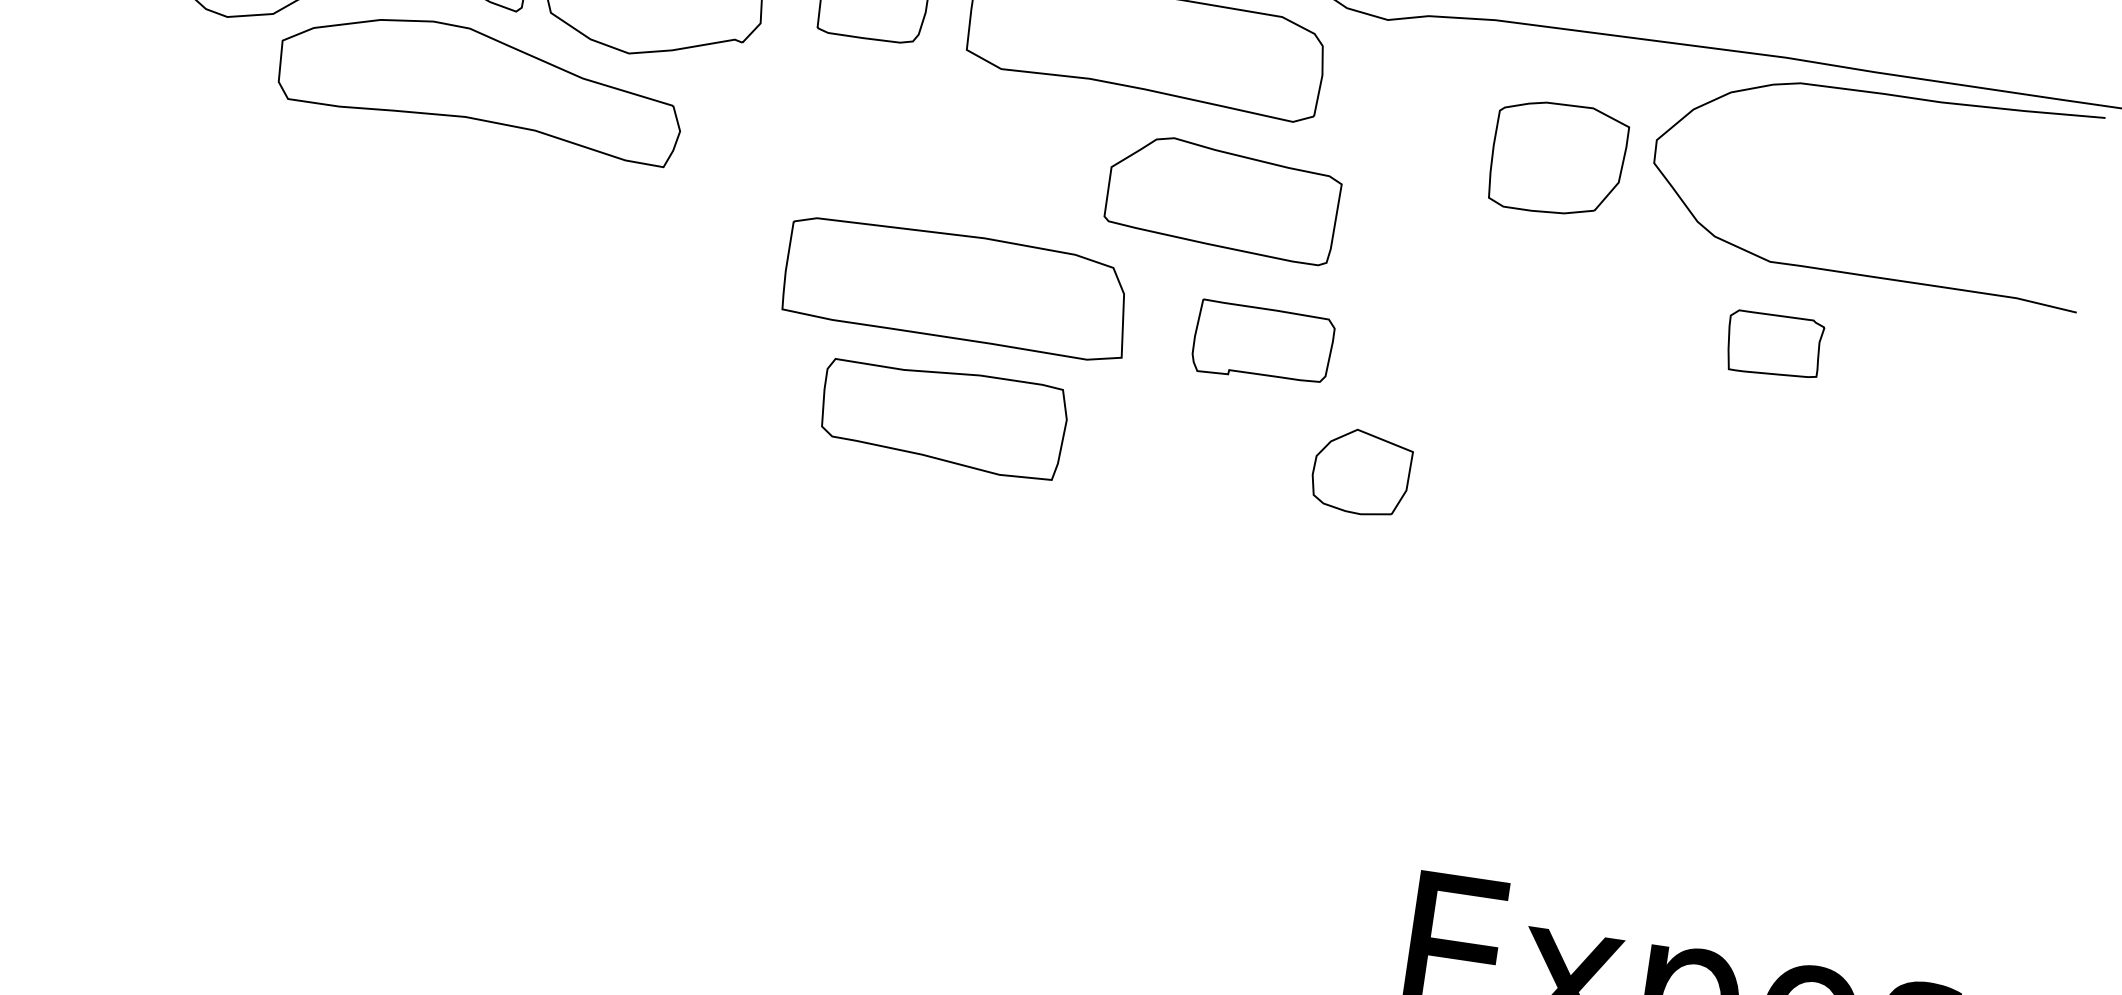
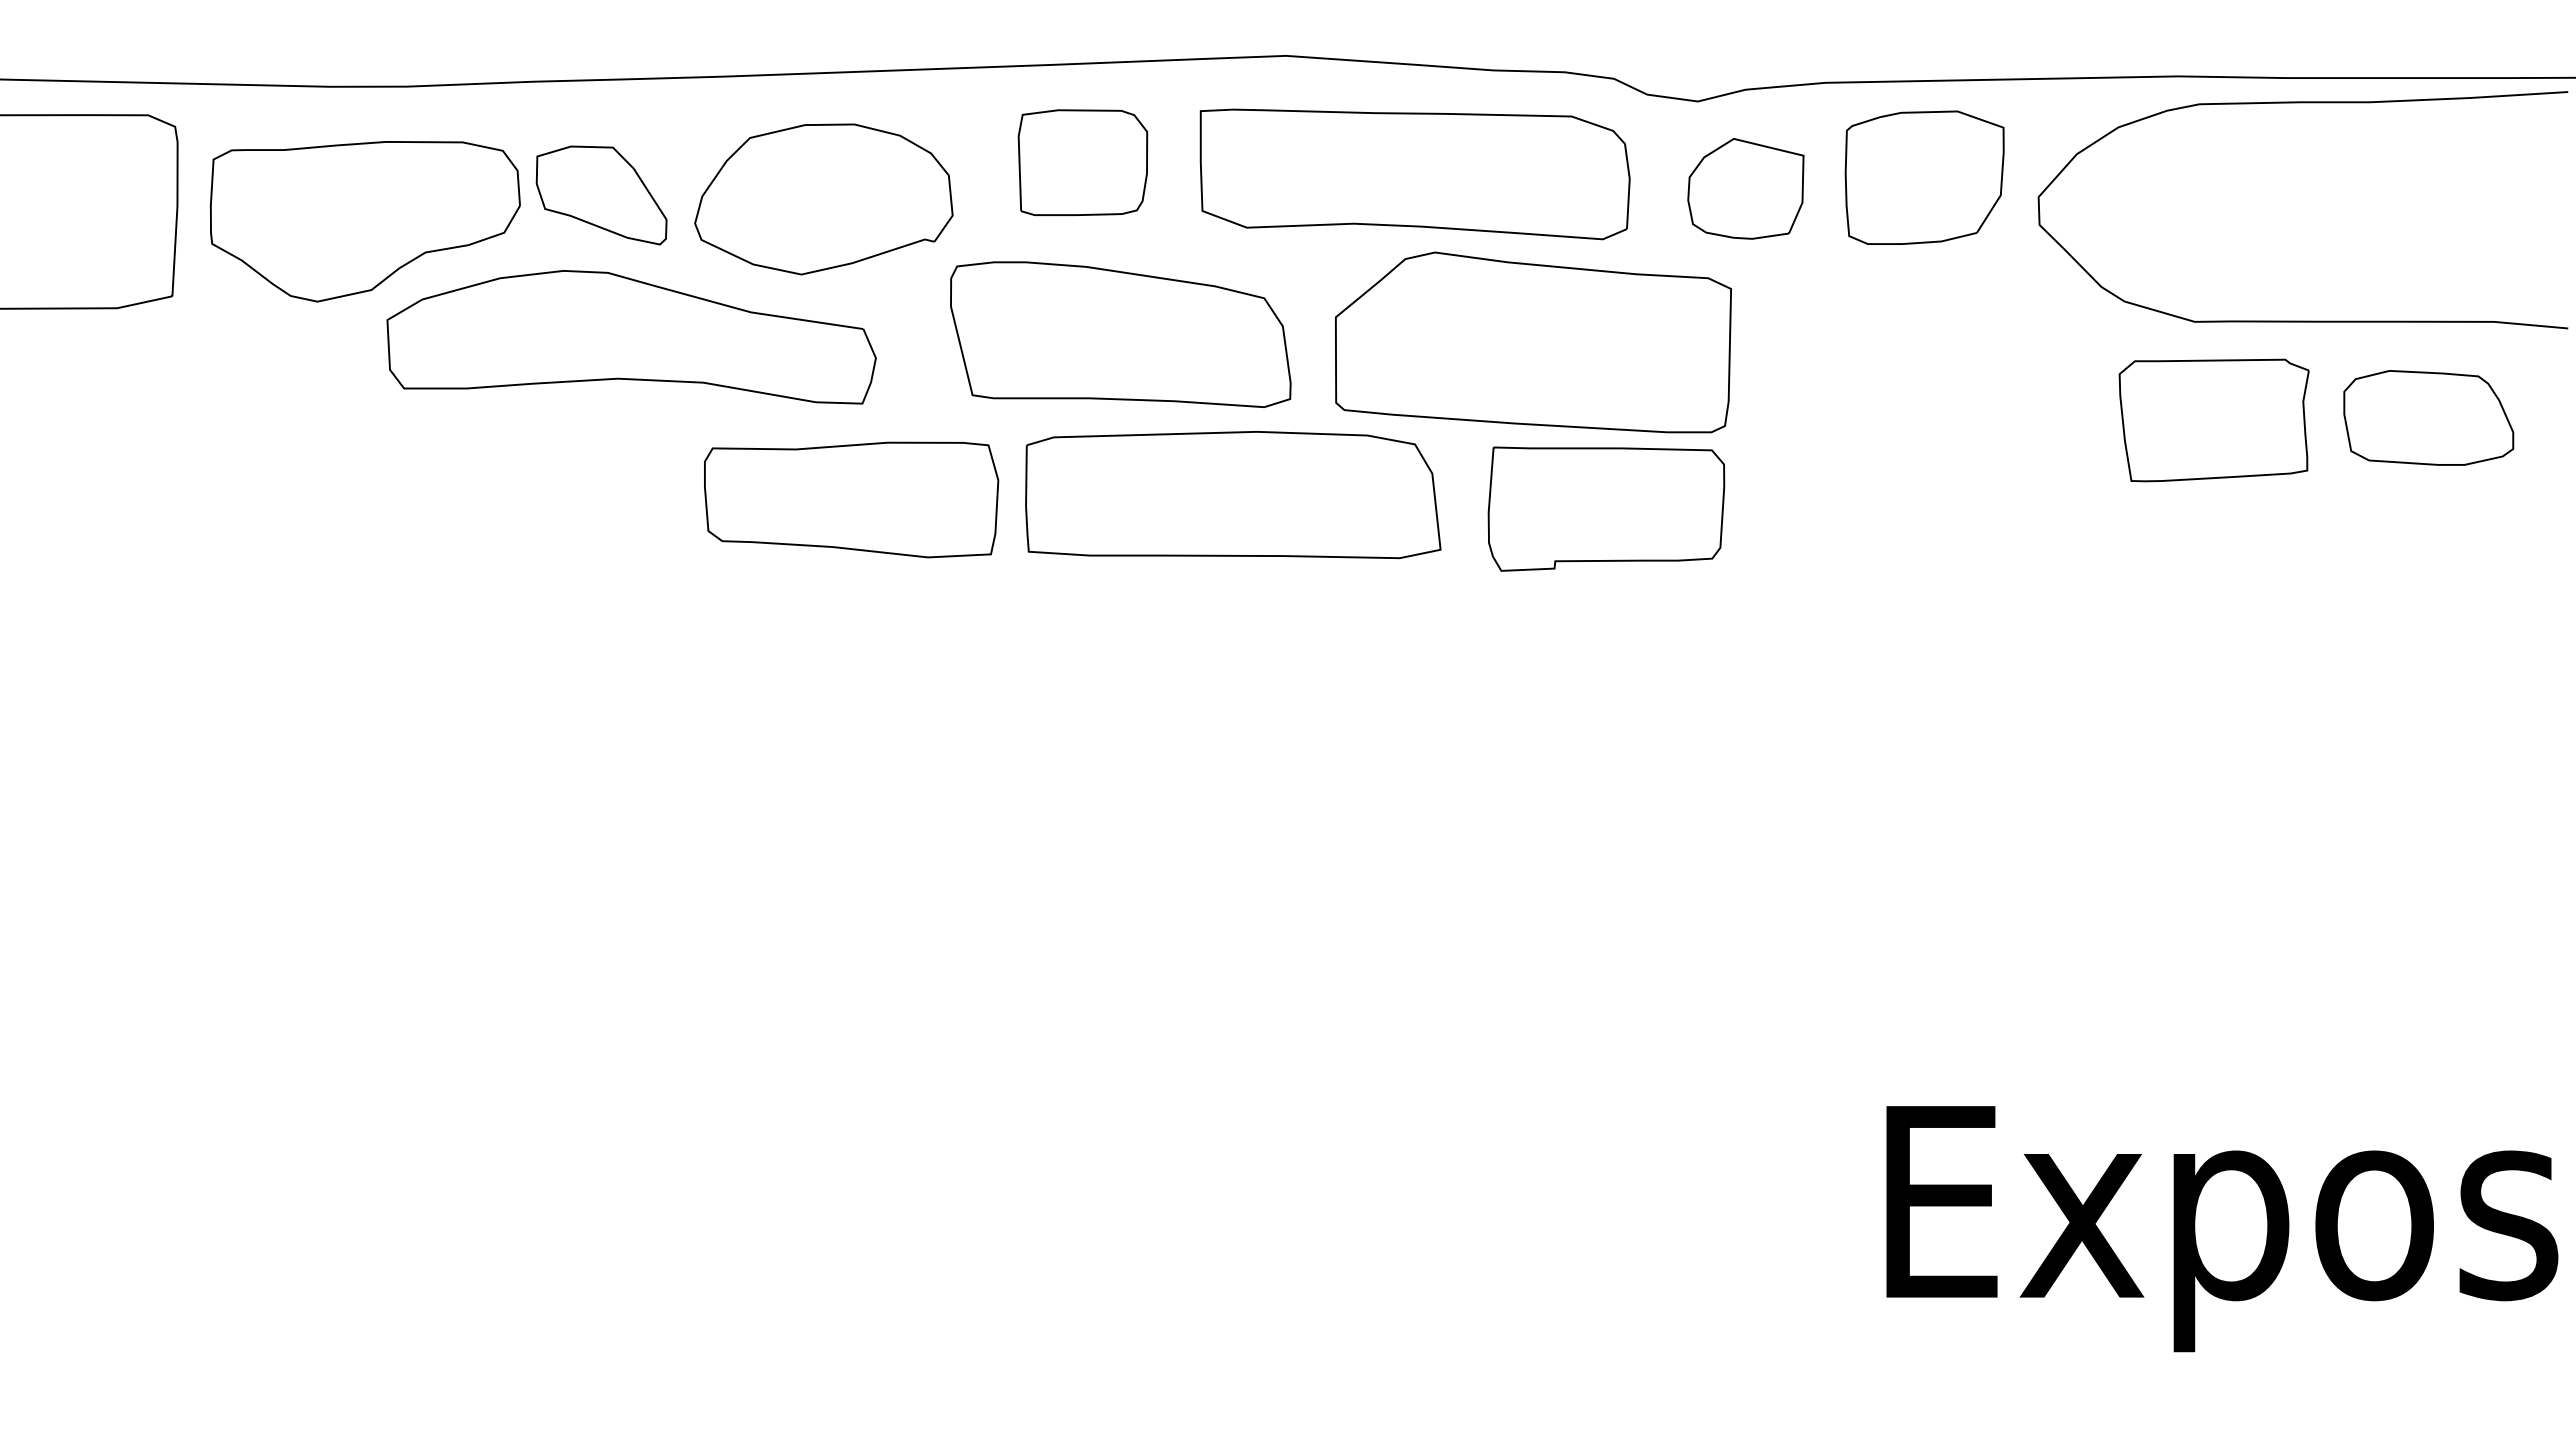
part: (884, 141) -> (1120, 334), added
part: (1558, 158) -> (1924, 177), moved
part: (1223, 198) -> (1533, 342), size x1.43
part: (1263, 343) -> (1606, 508), size x1.43
part: (1773, 345) -> (2213, 420), size x1.67
part: (1950, 368) -> (2428, 417), added
part: (943, 417) -> (851, 499), moved
part: (1361, 471) -> (1745, 188), moved

